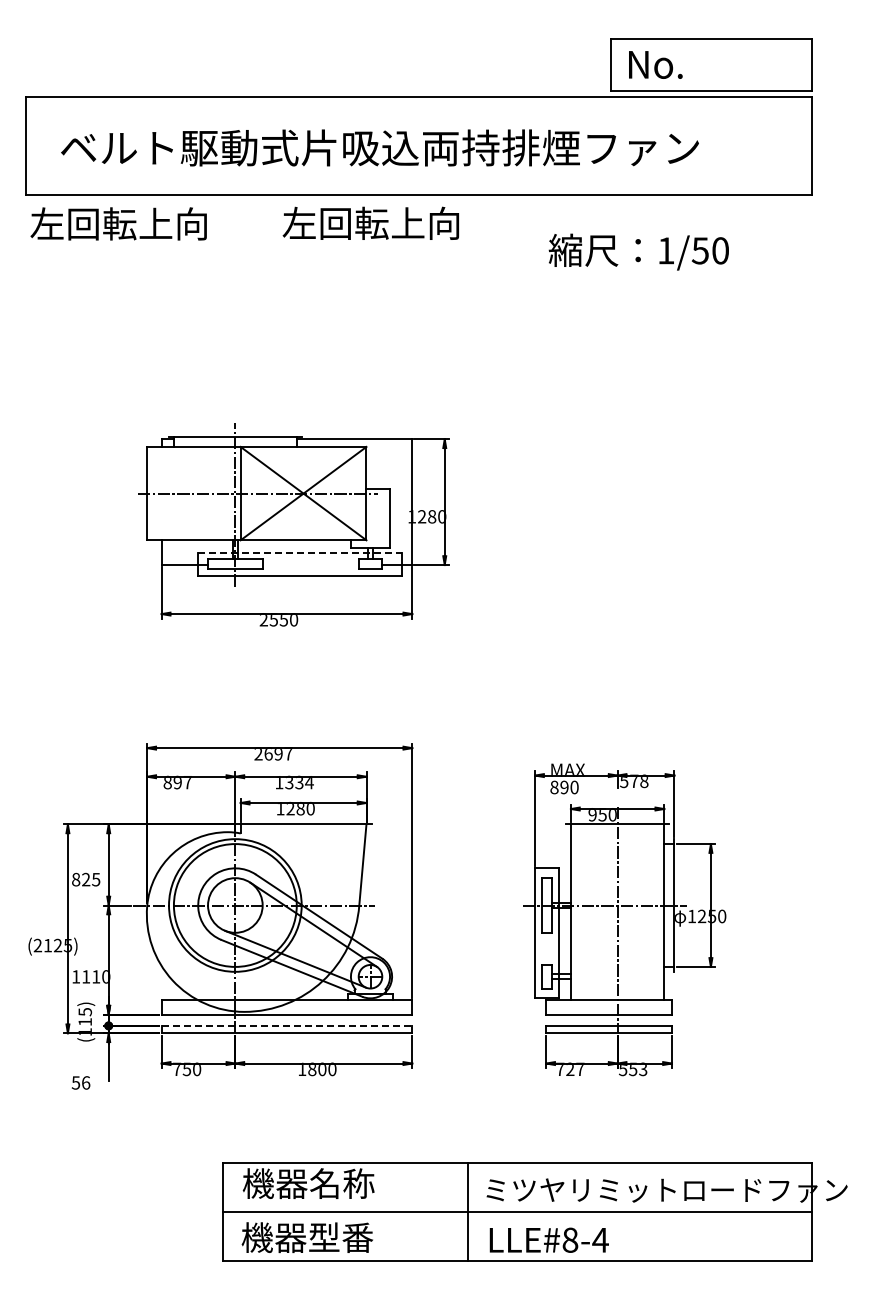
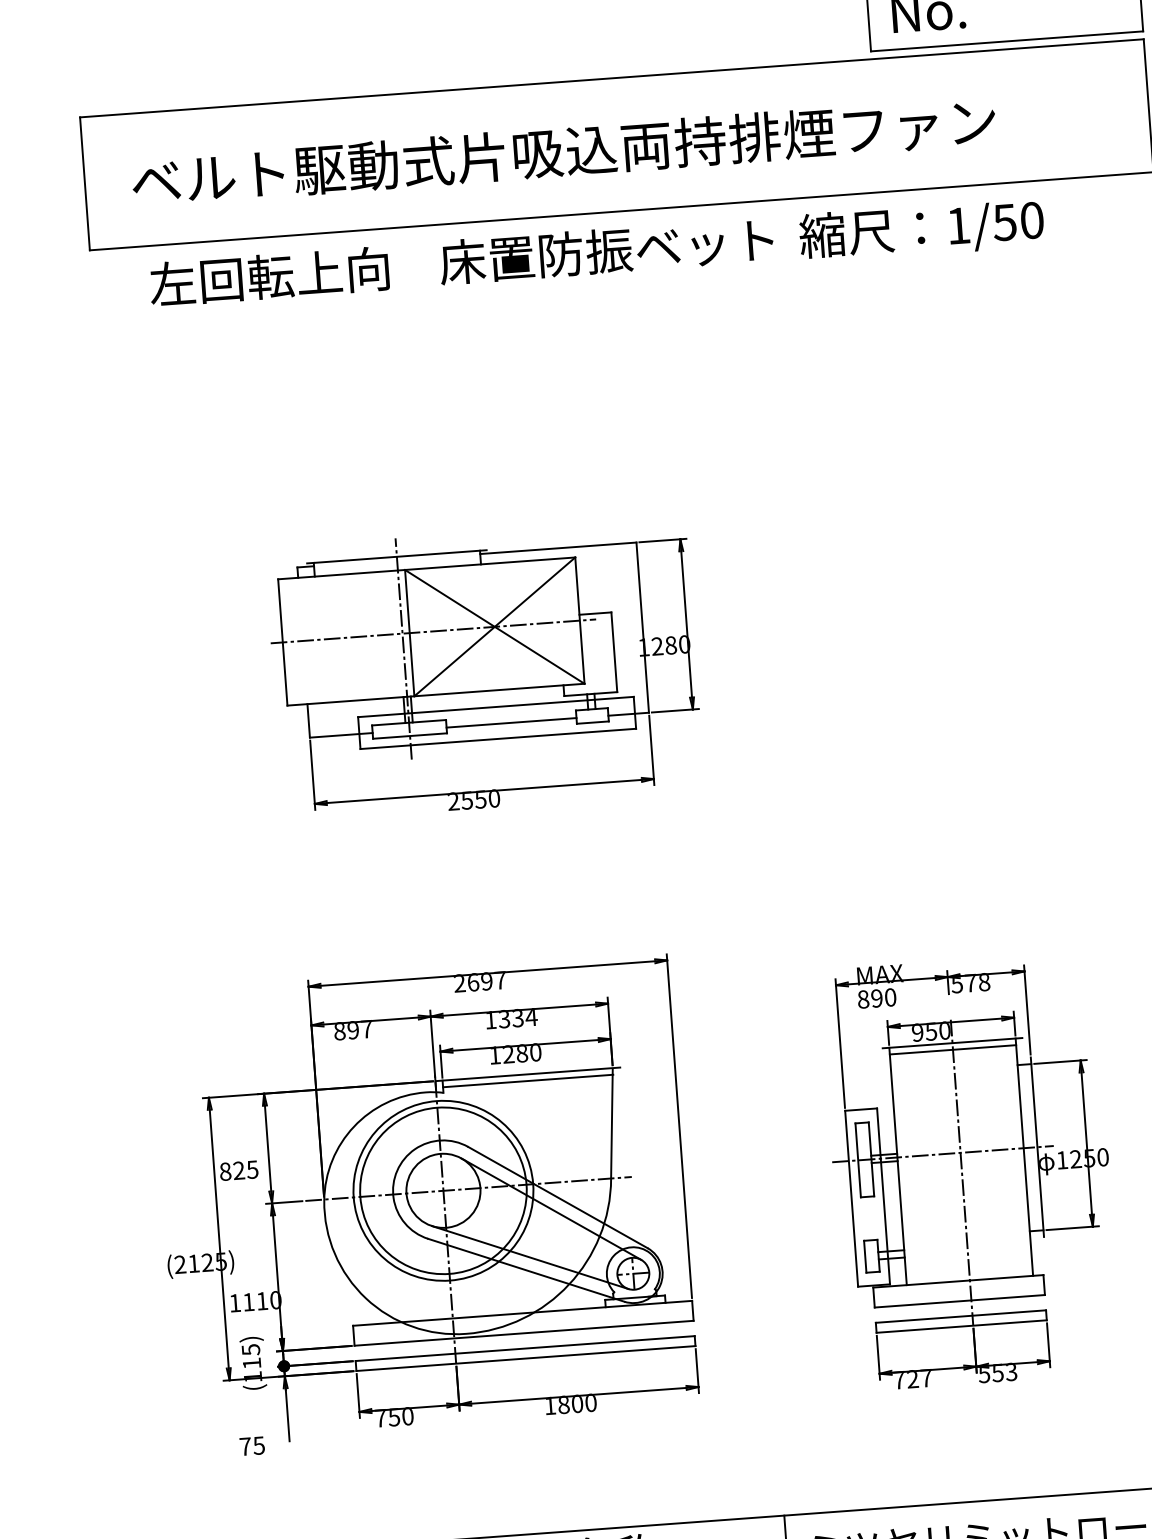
text: (405, 222) -> (605, 249), 左回転上向 -> 床置防振ベット
text: (118, 223) -> (269, 276), moved
text: (638, 251) -> (921, 229), moved
line: (300, 552) -> (496, 706), dashed -> solid
line: (310, 565) -> (511, 723), added
line: (303, 829) -> (528, 1081), added
line: (617, 829) -> (952, 1050), added
line: (287, 1025) -> (525, 1347), dashed -> solid
text: (80, 1082) -> (251, 1445), 56 -> 75

